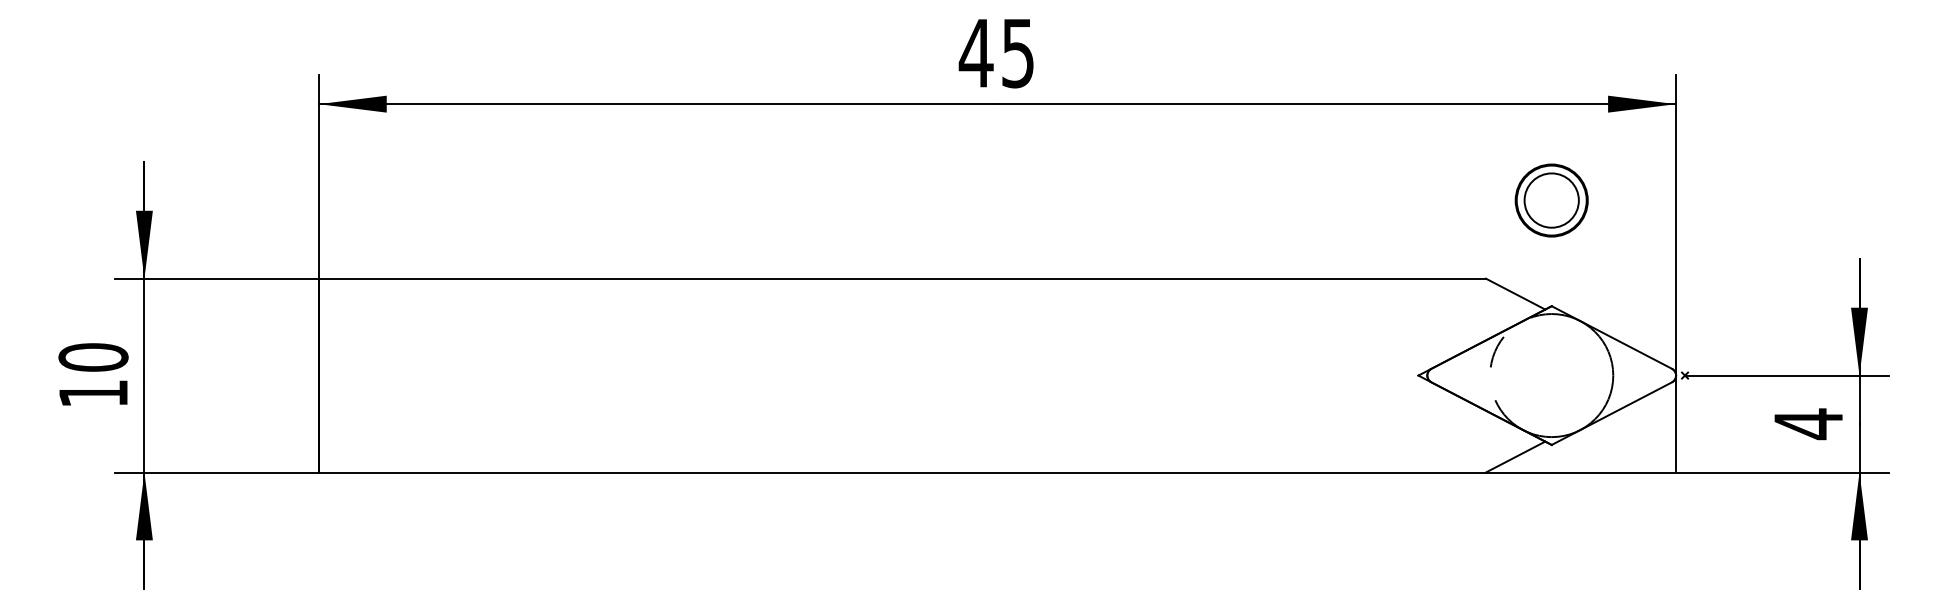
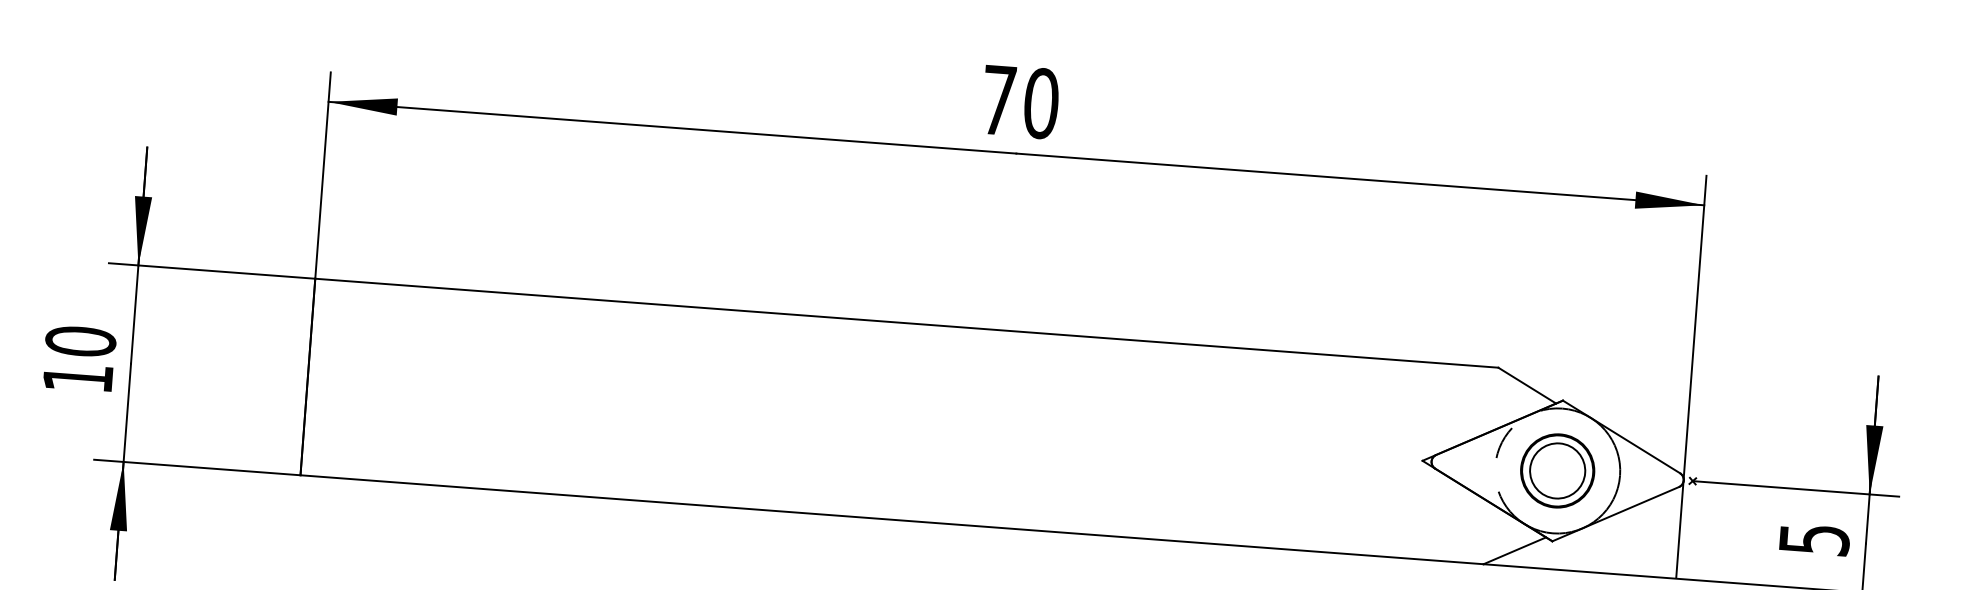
text: (996, 53) -> (1019, 102), 45 -> 70
part: (1551, 200) -> (1557, 470), moved
text: (1808, 424) -> (1814, 540), 4 -> 5

